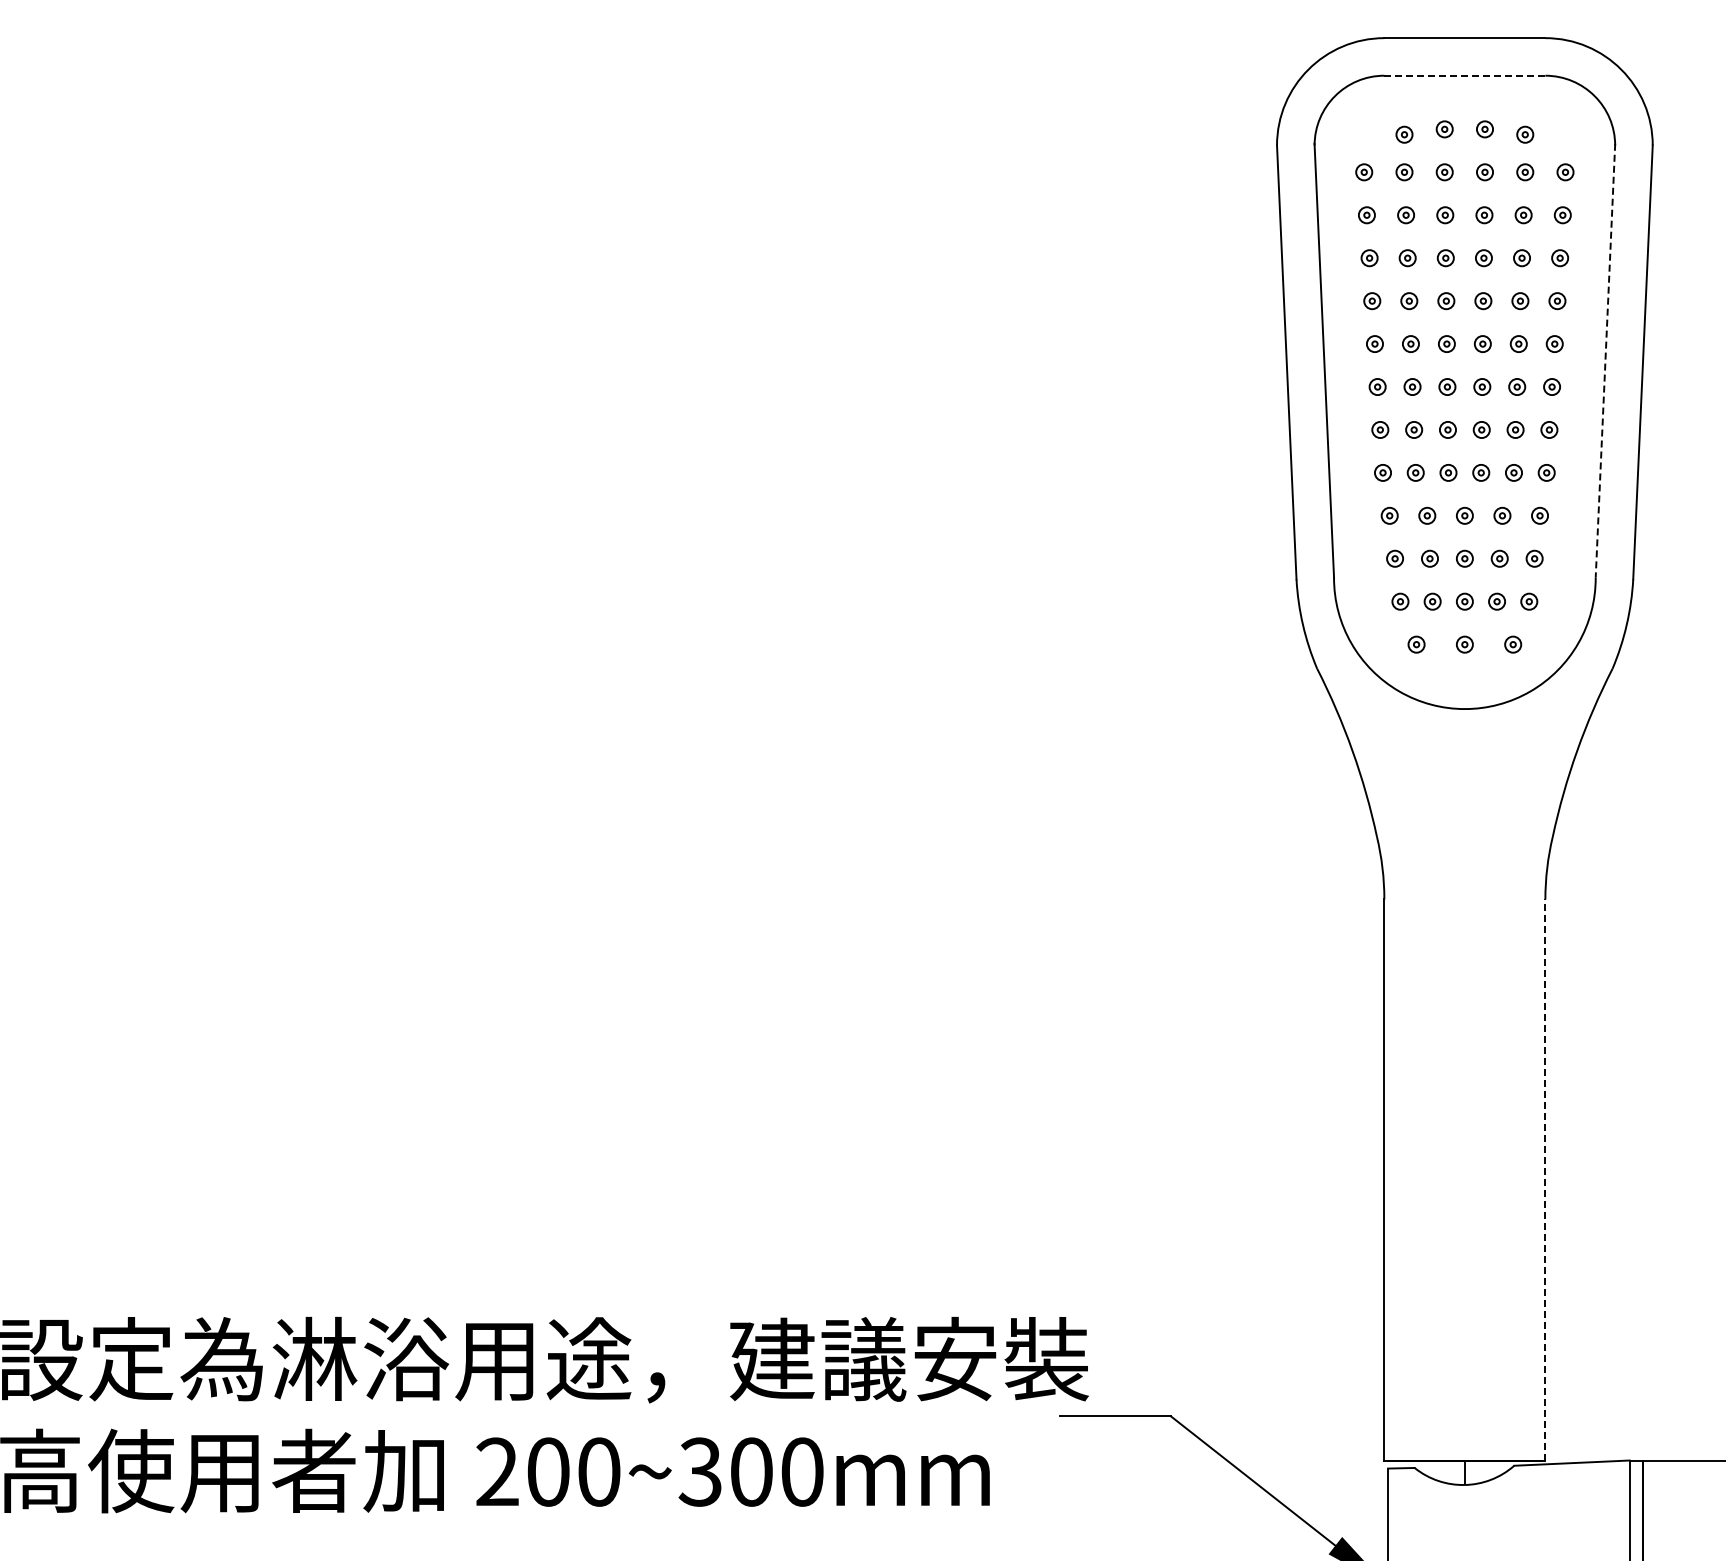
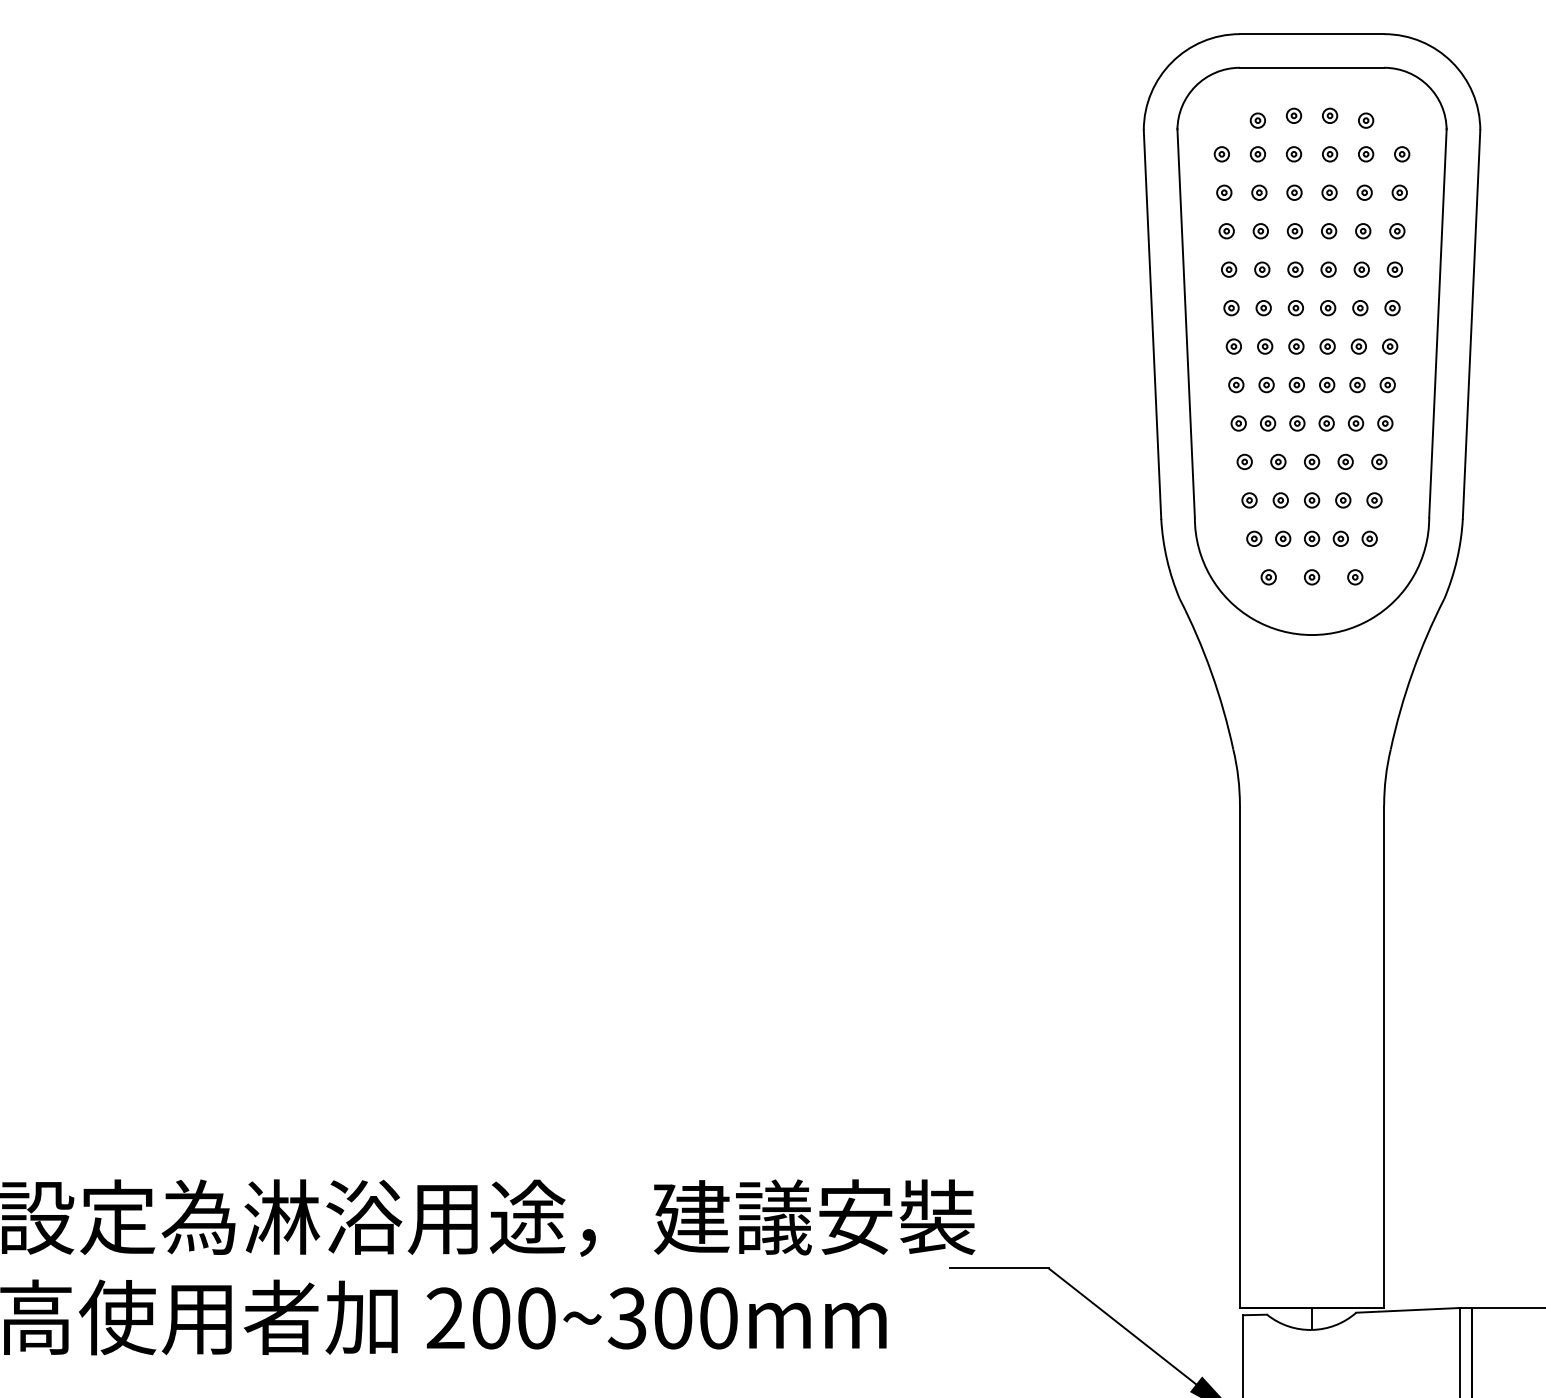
line: (1464, 75) -> (1311, 67), dashed -> solid
line: (1605, 361) -> (1437, 323), dashed -> solid
line: (1545, 1179) -> (1384, 1056), dashed -> solid

